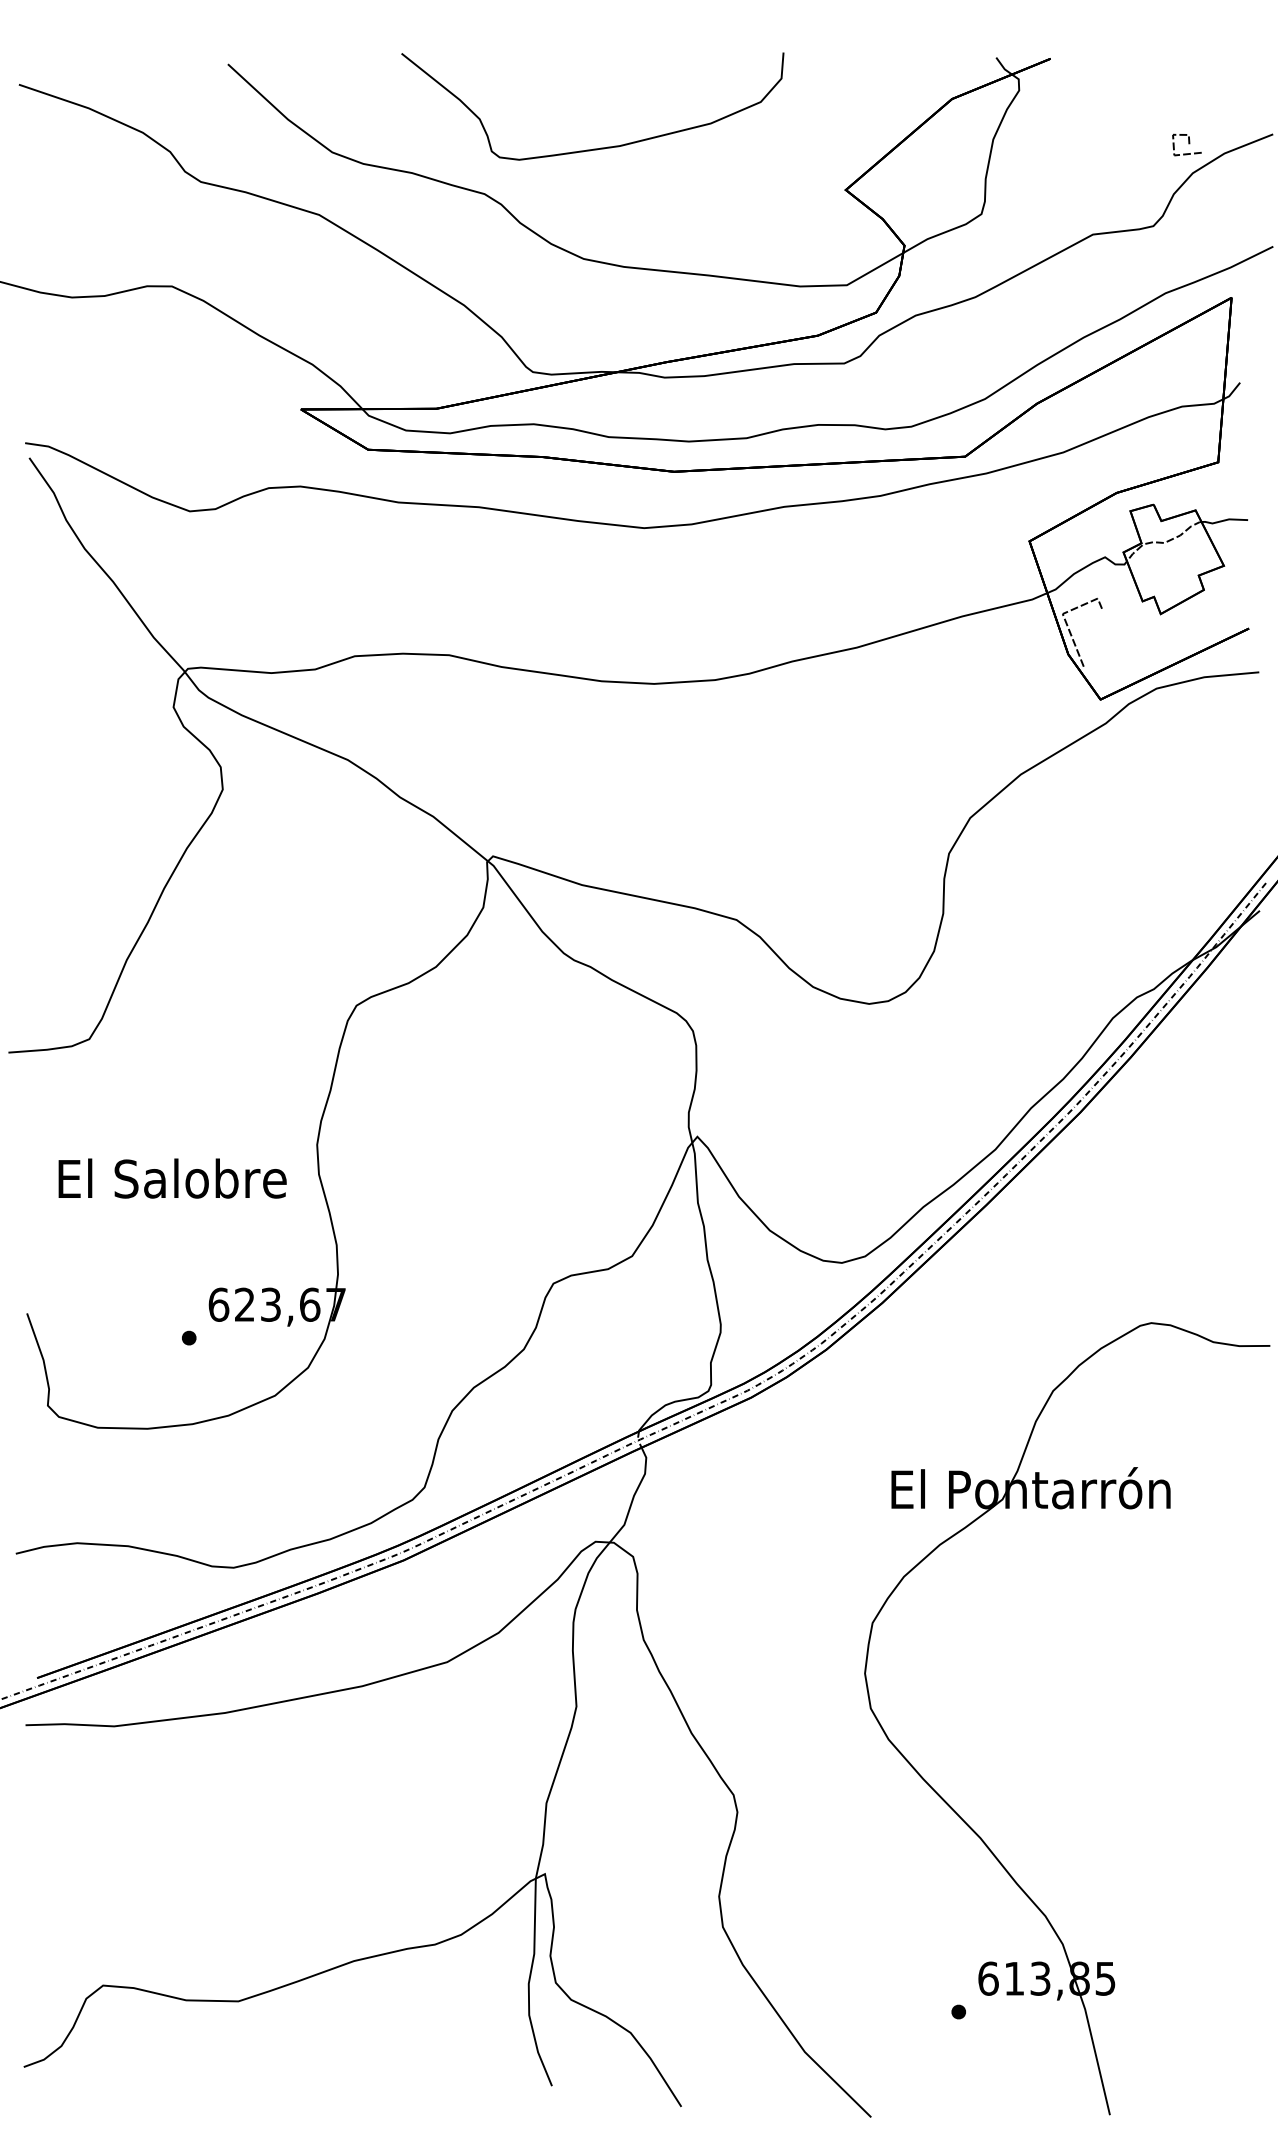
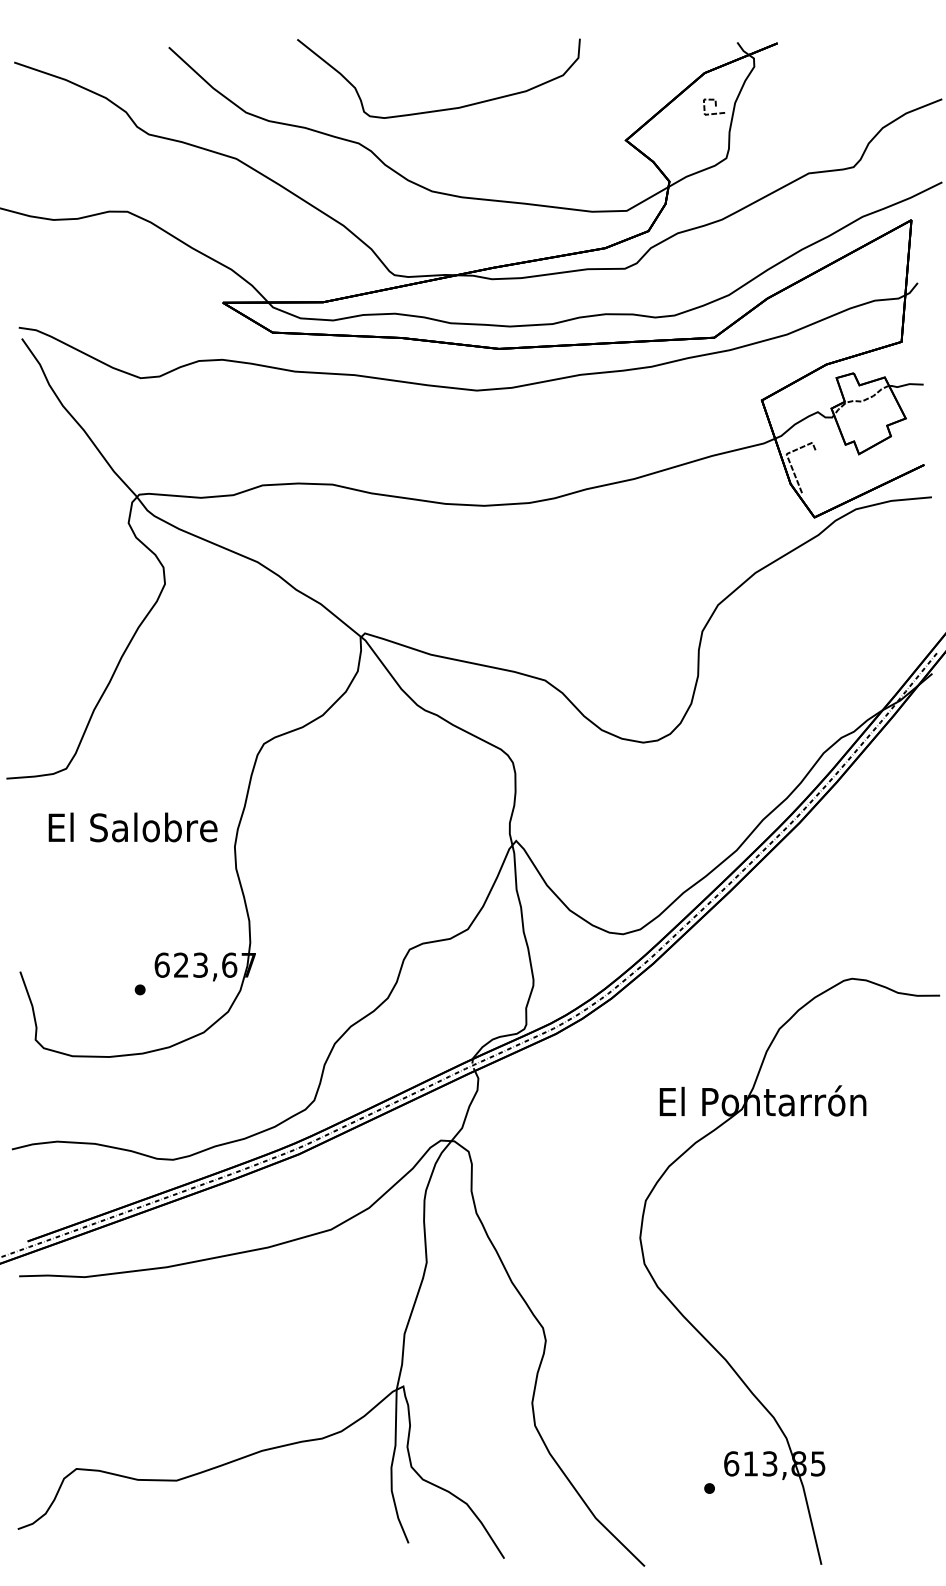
line: (1188, 144) -> (715, 106), moved
text: (172, 1178) -> (133, 827), moved

